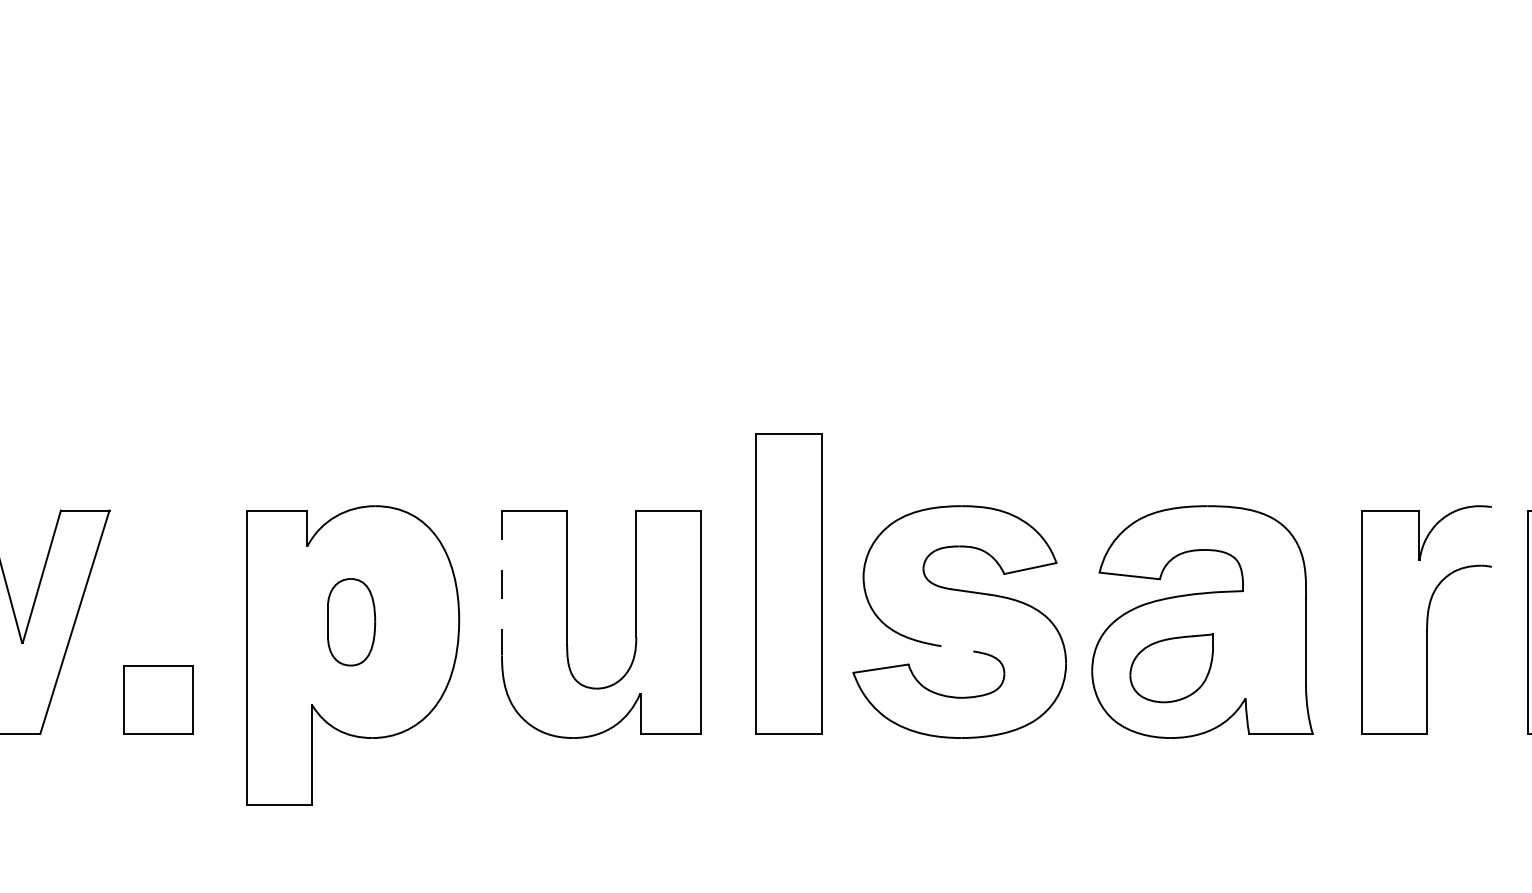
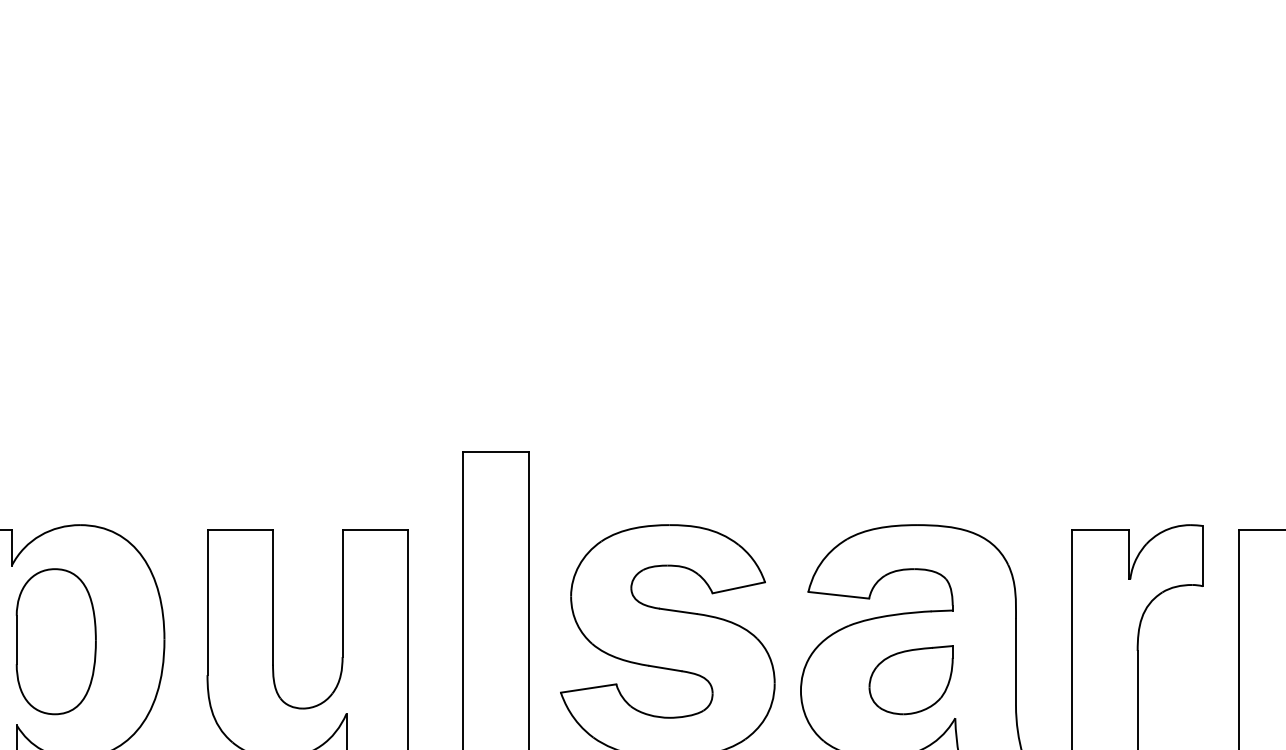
line: (1491, 537) -> (1202, 556), added
line: (502, 583) -> (208, 602), dashed -> solid
part: (351, 622) -> (56, 642), size x1.67
line: (957, 648) -> (665, 668), added
part: (1171, 668) -> (910, 680), moved

